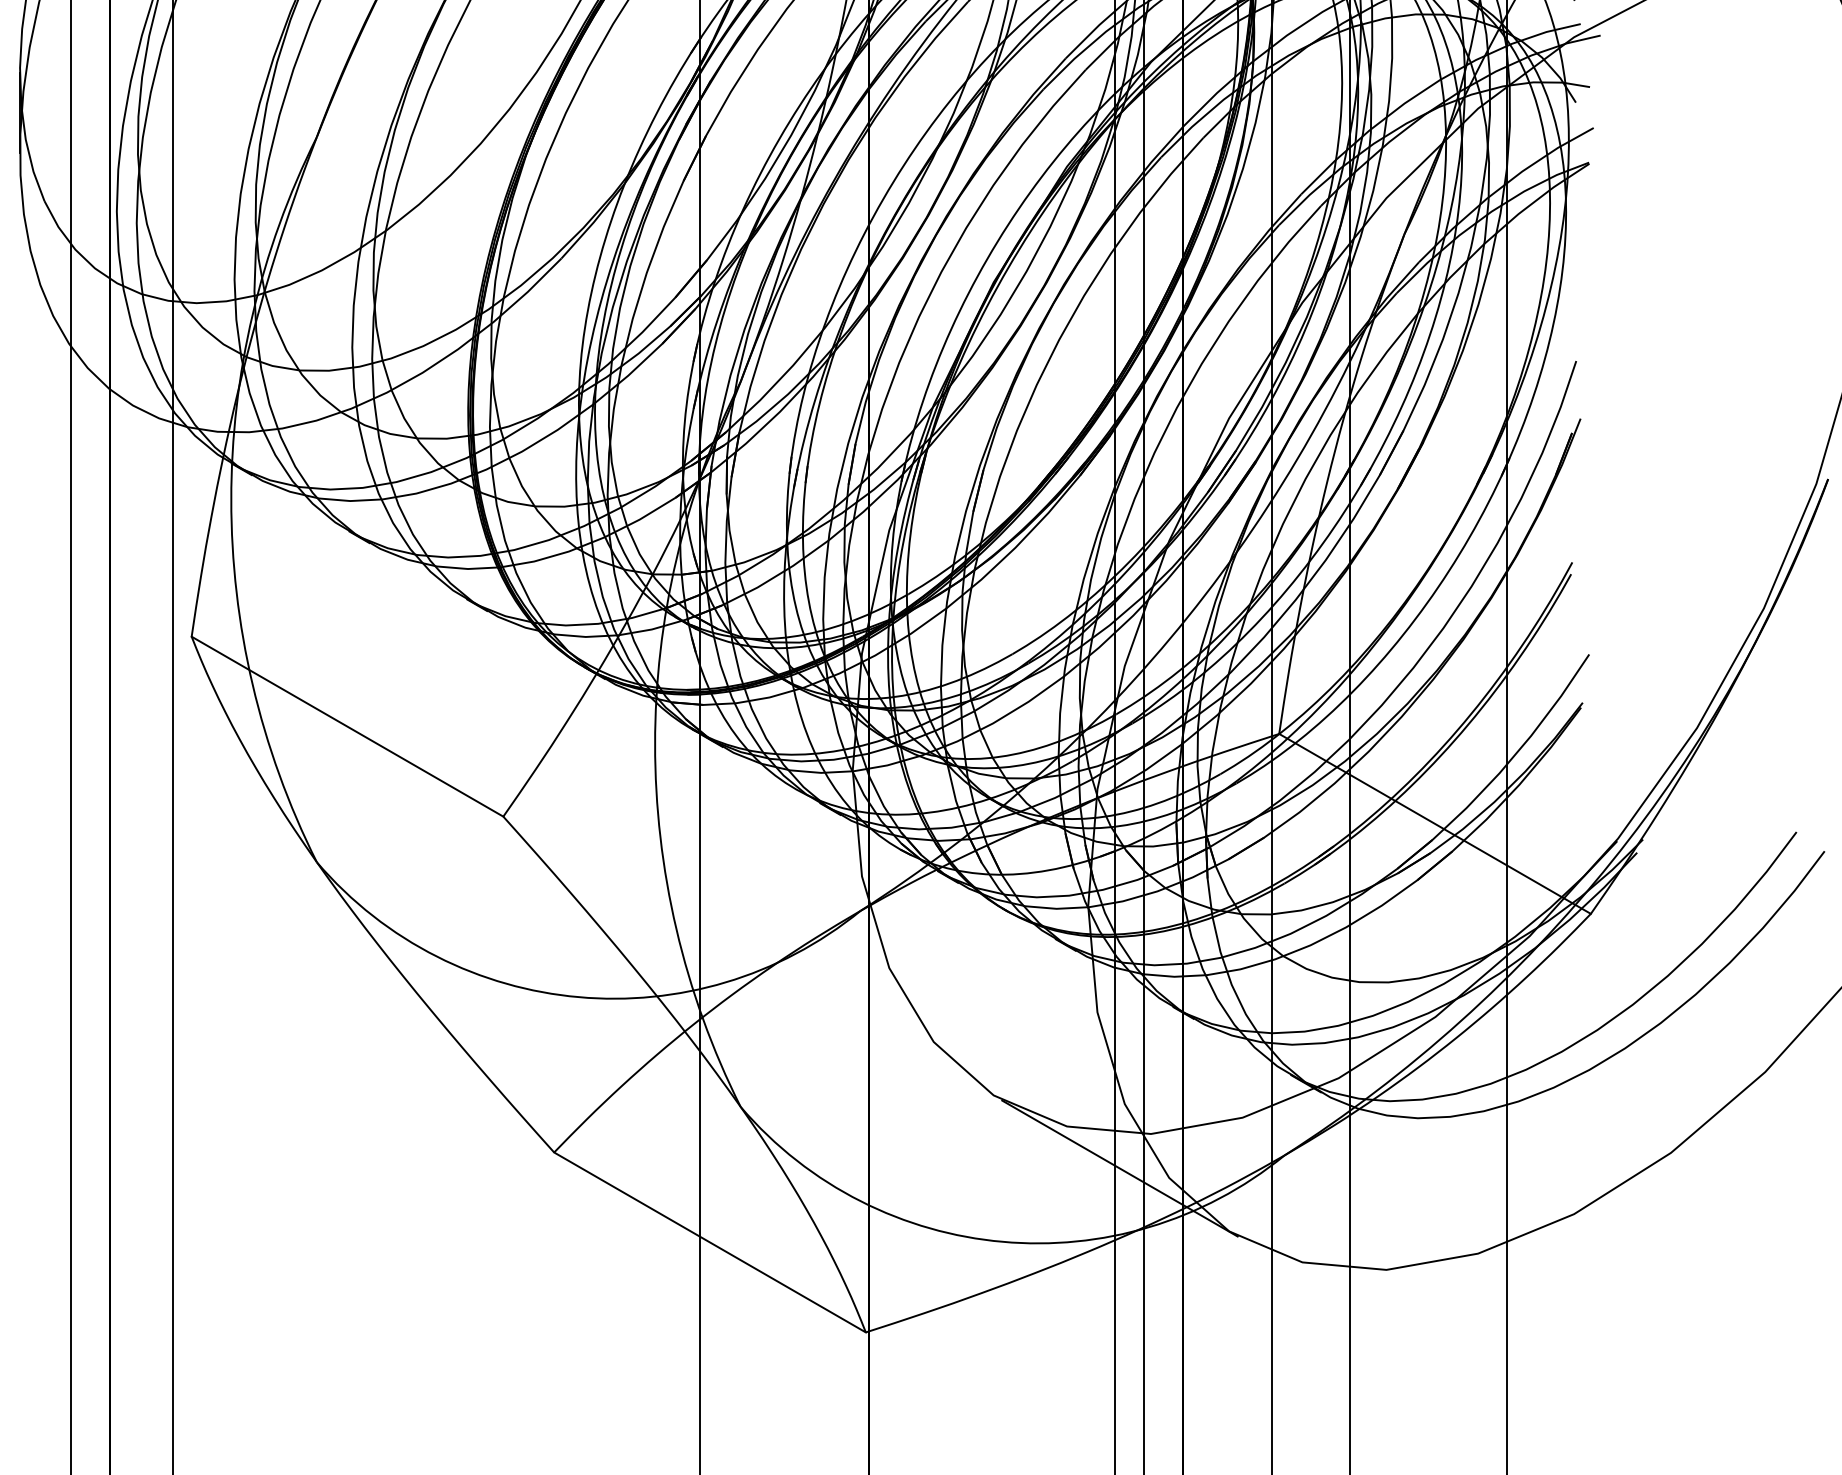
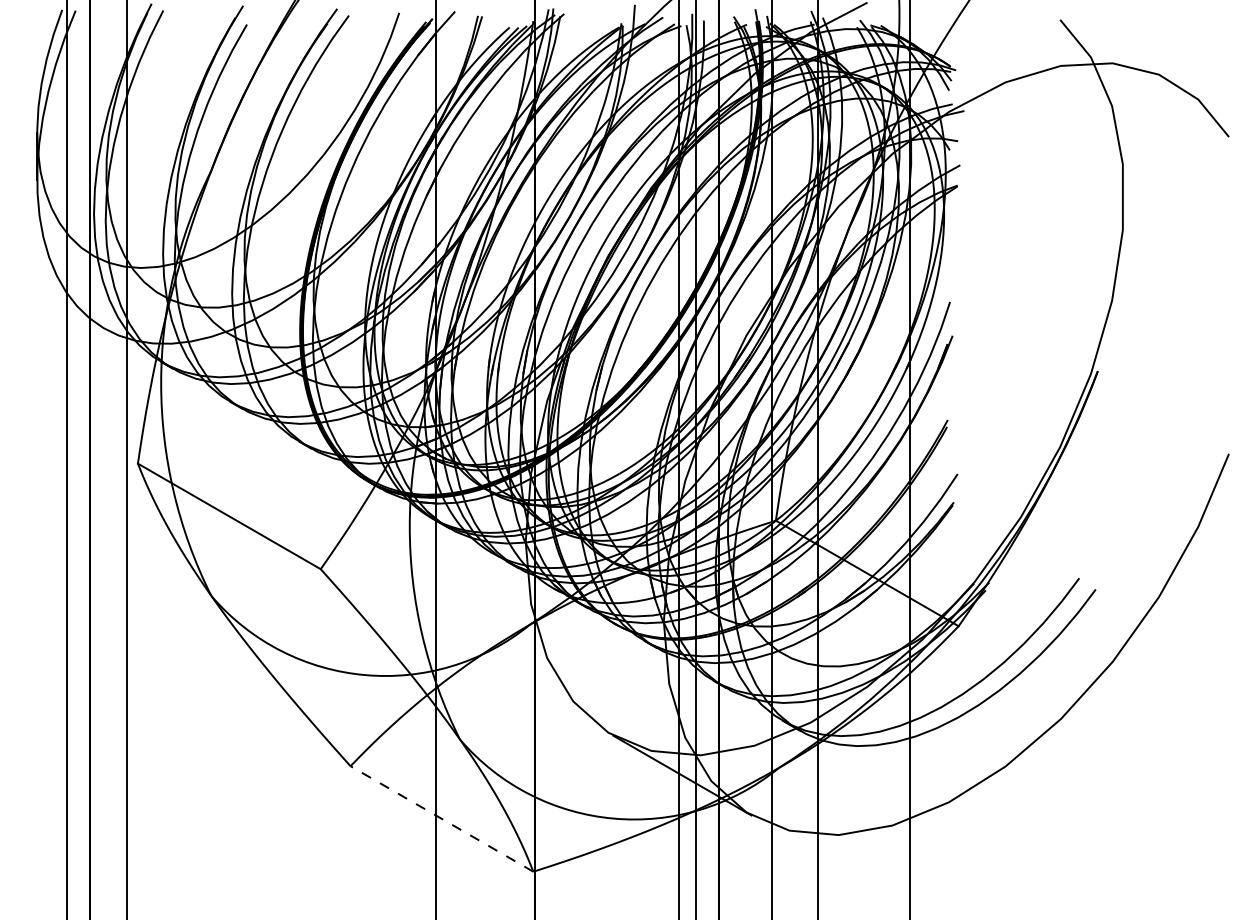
line: (709, 1241) -> (441, 818), solid -> dashed

